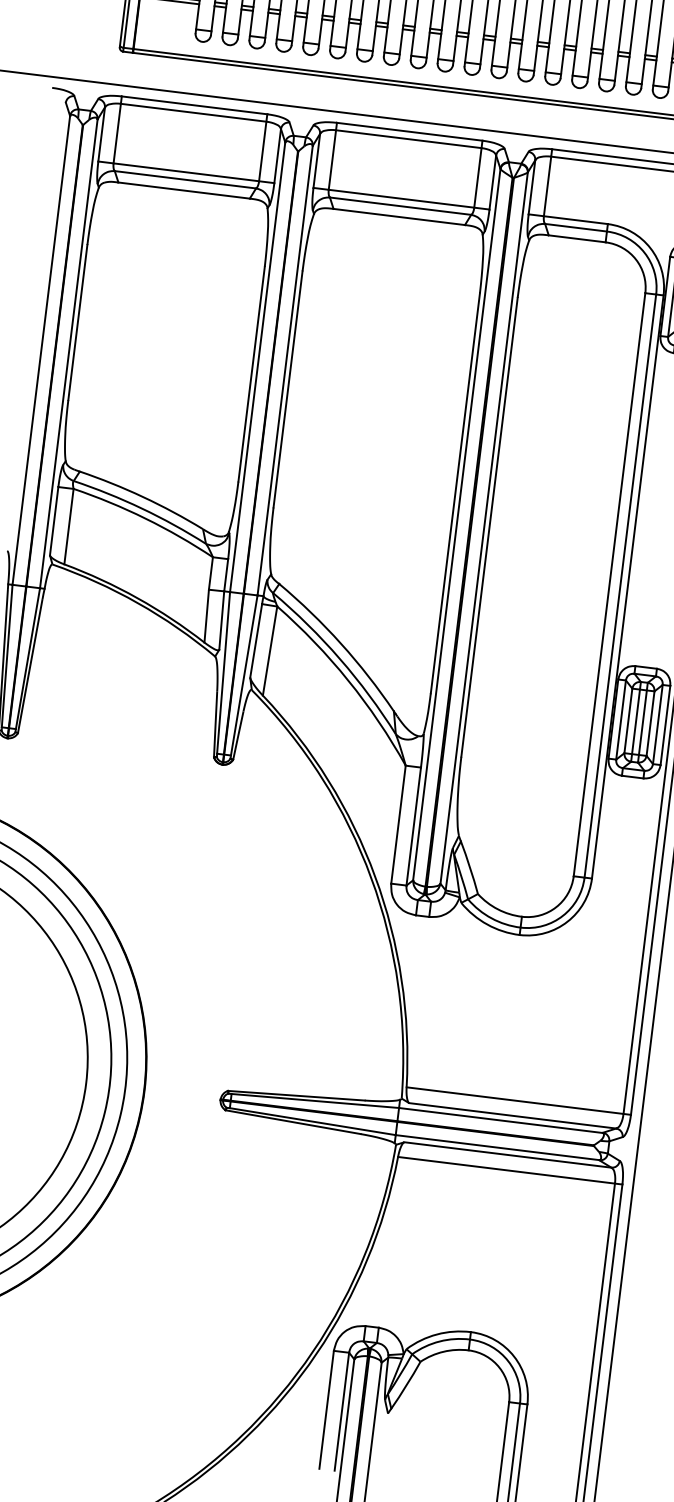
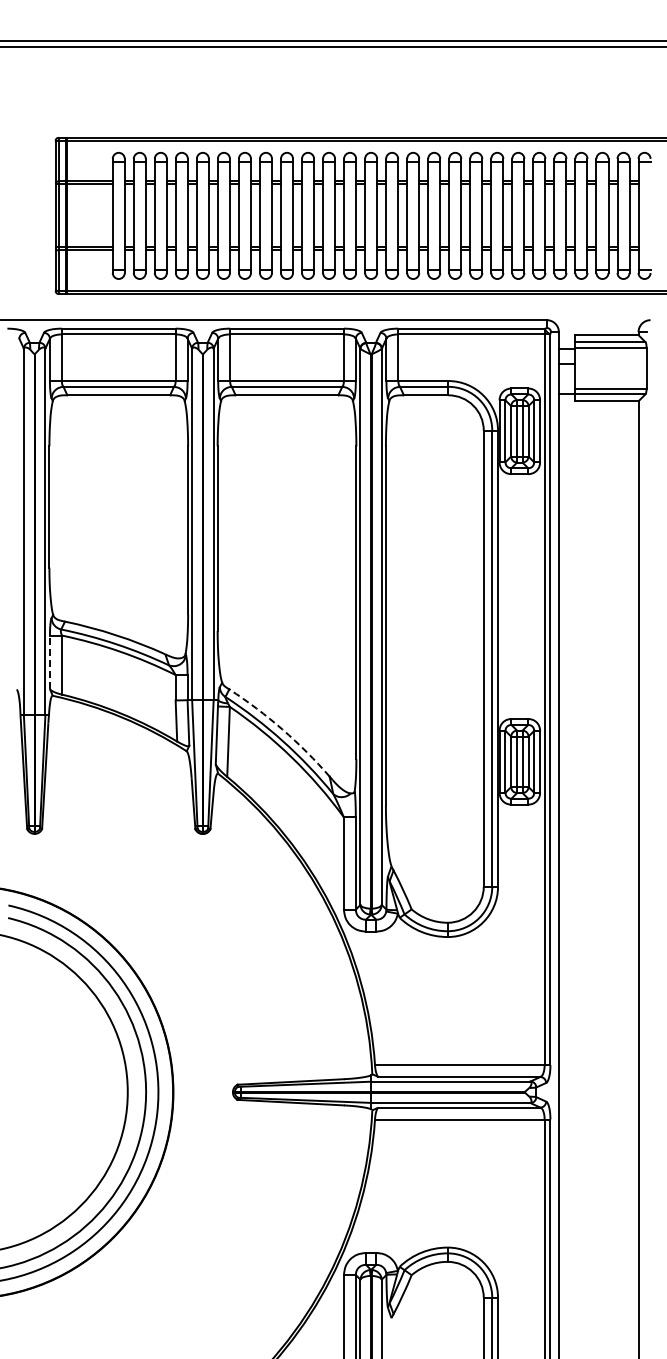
line: (53, 521) -> (49, 662), solid -> dashed
arc: (341, 643) -> (282, 729), solid -> dashed

